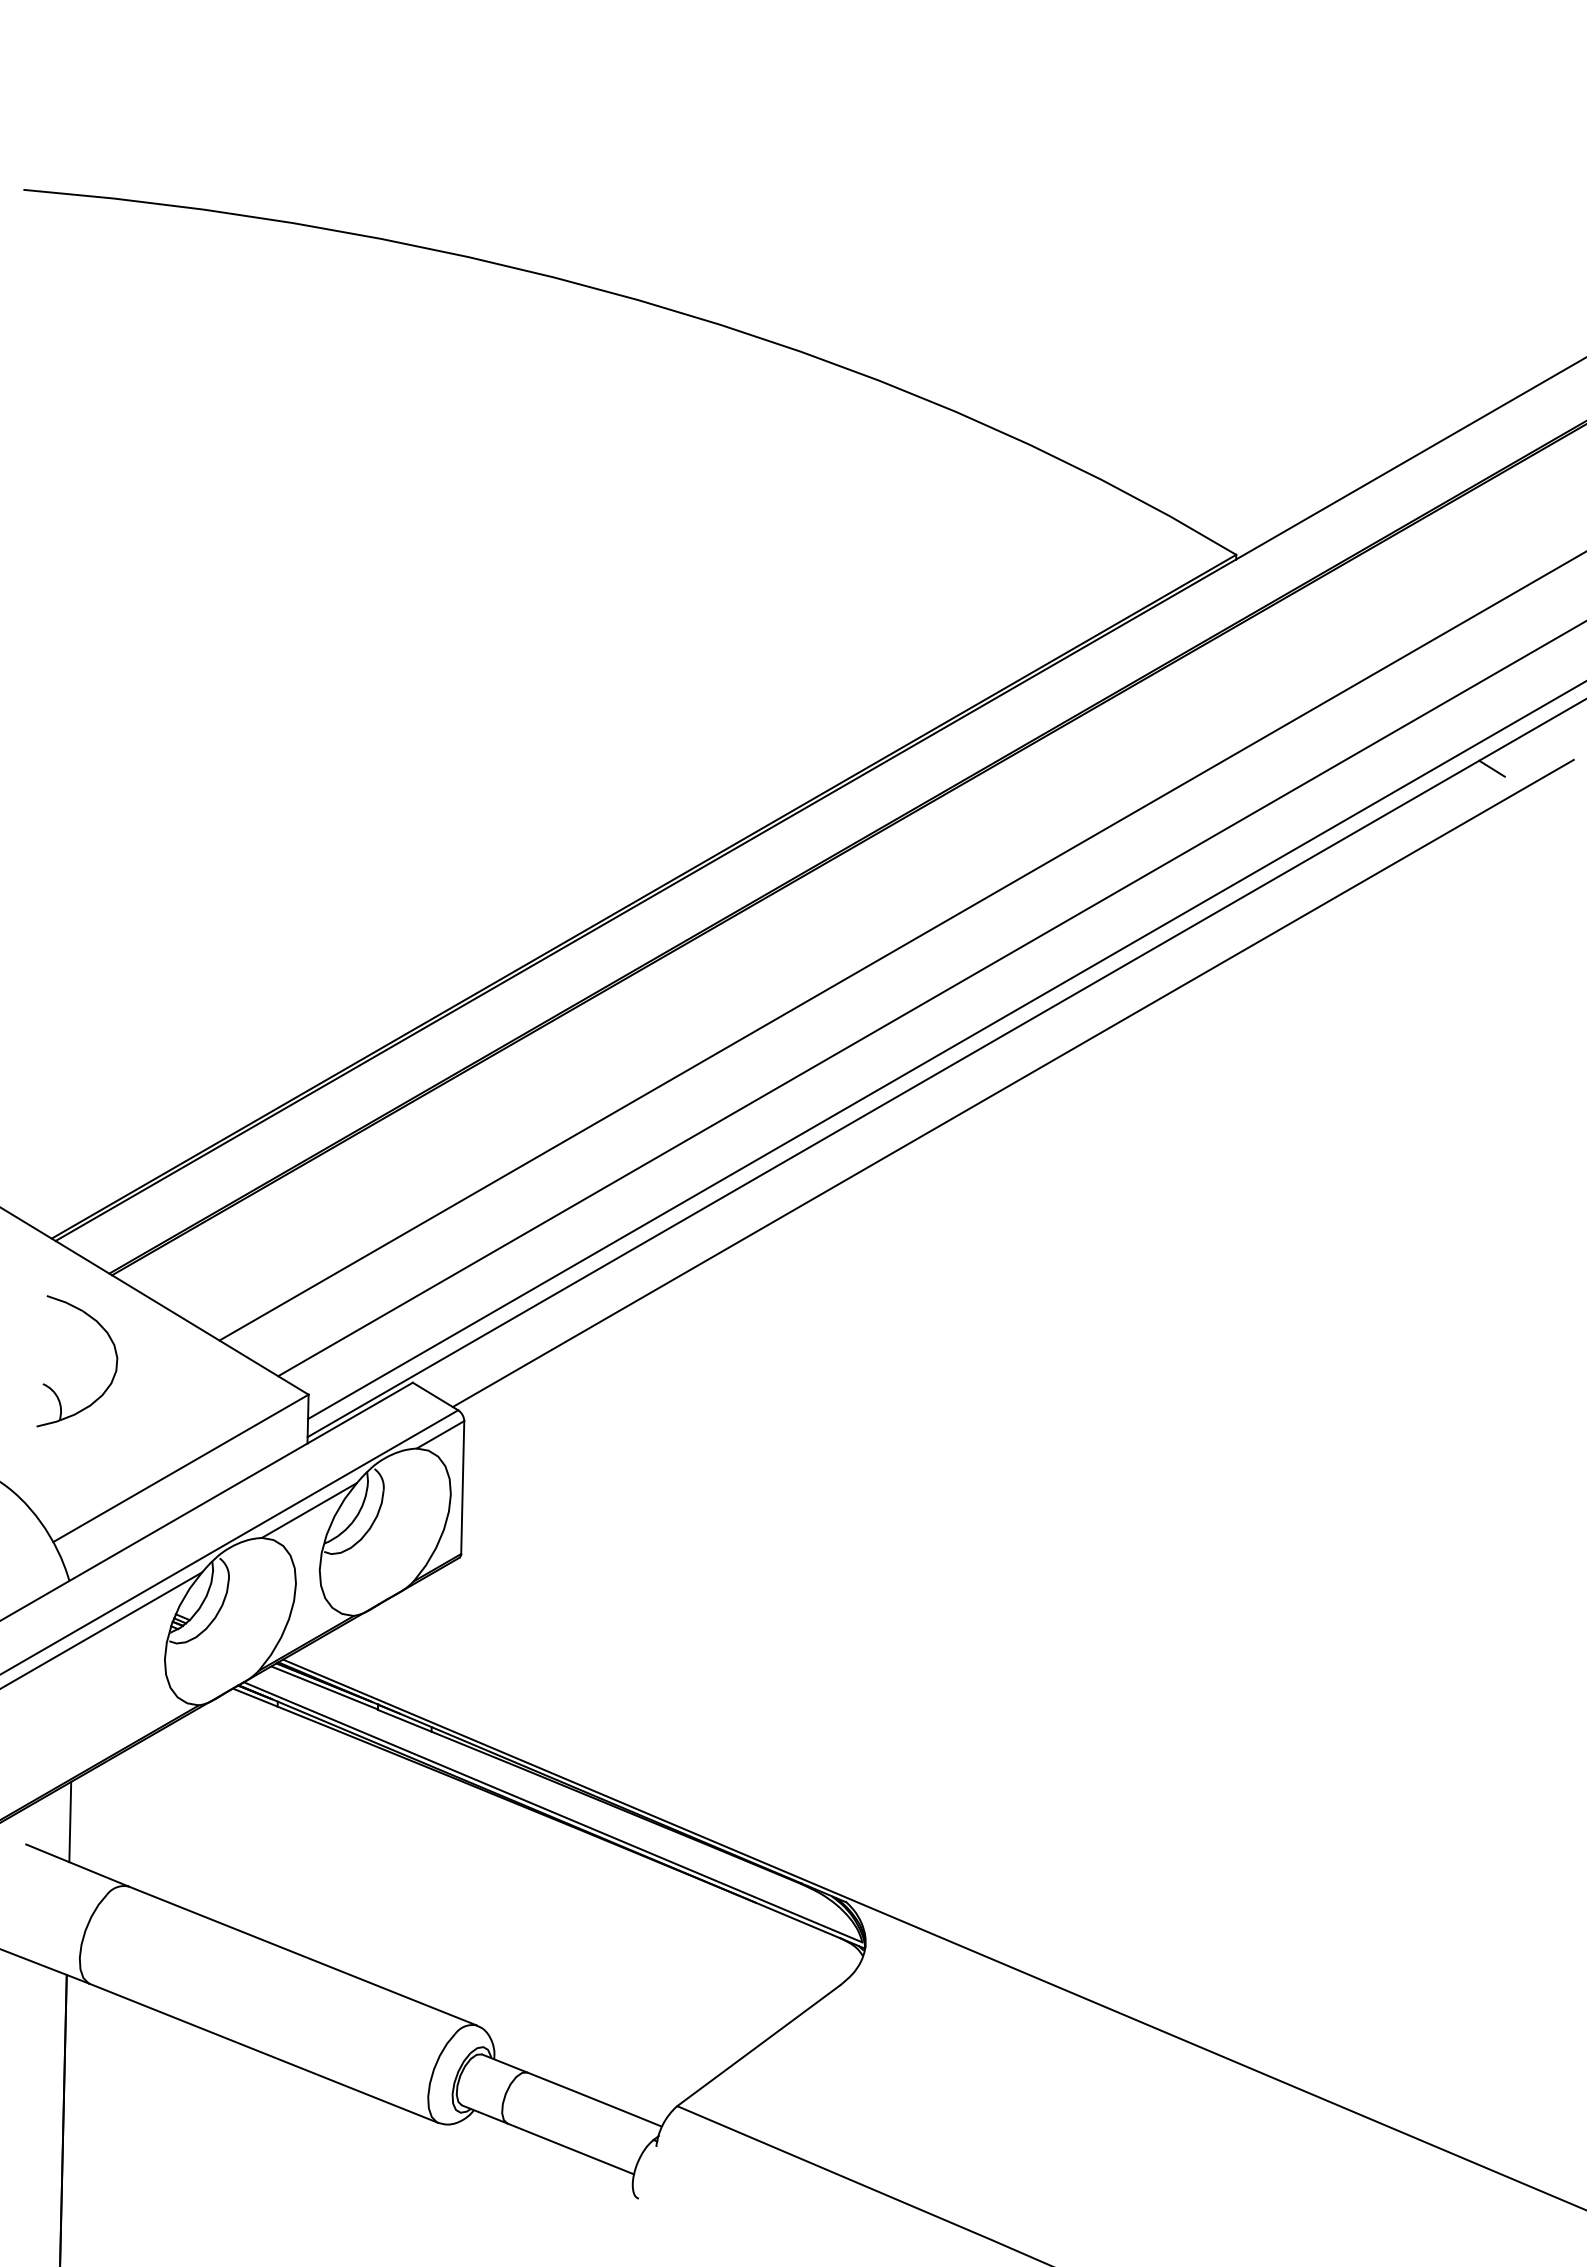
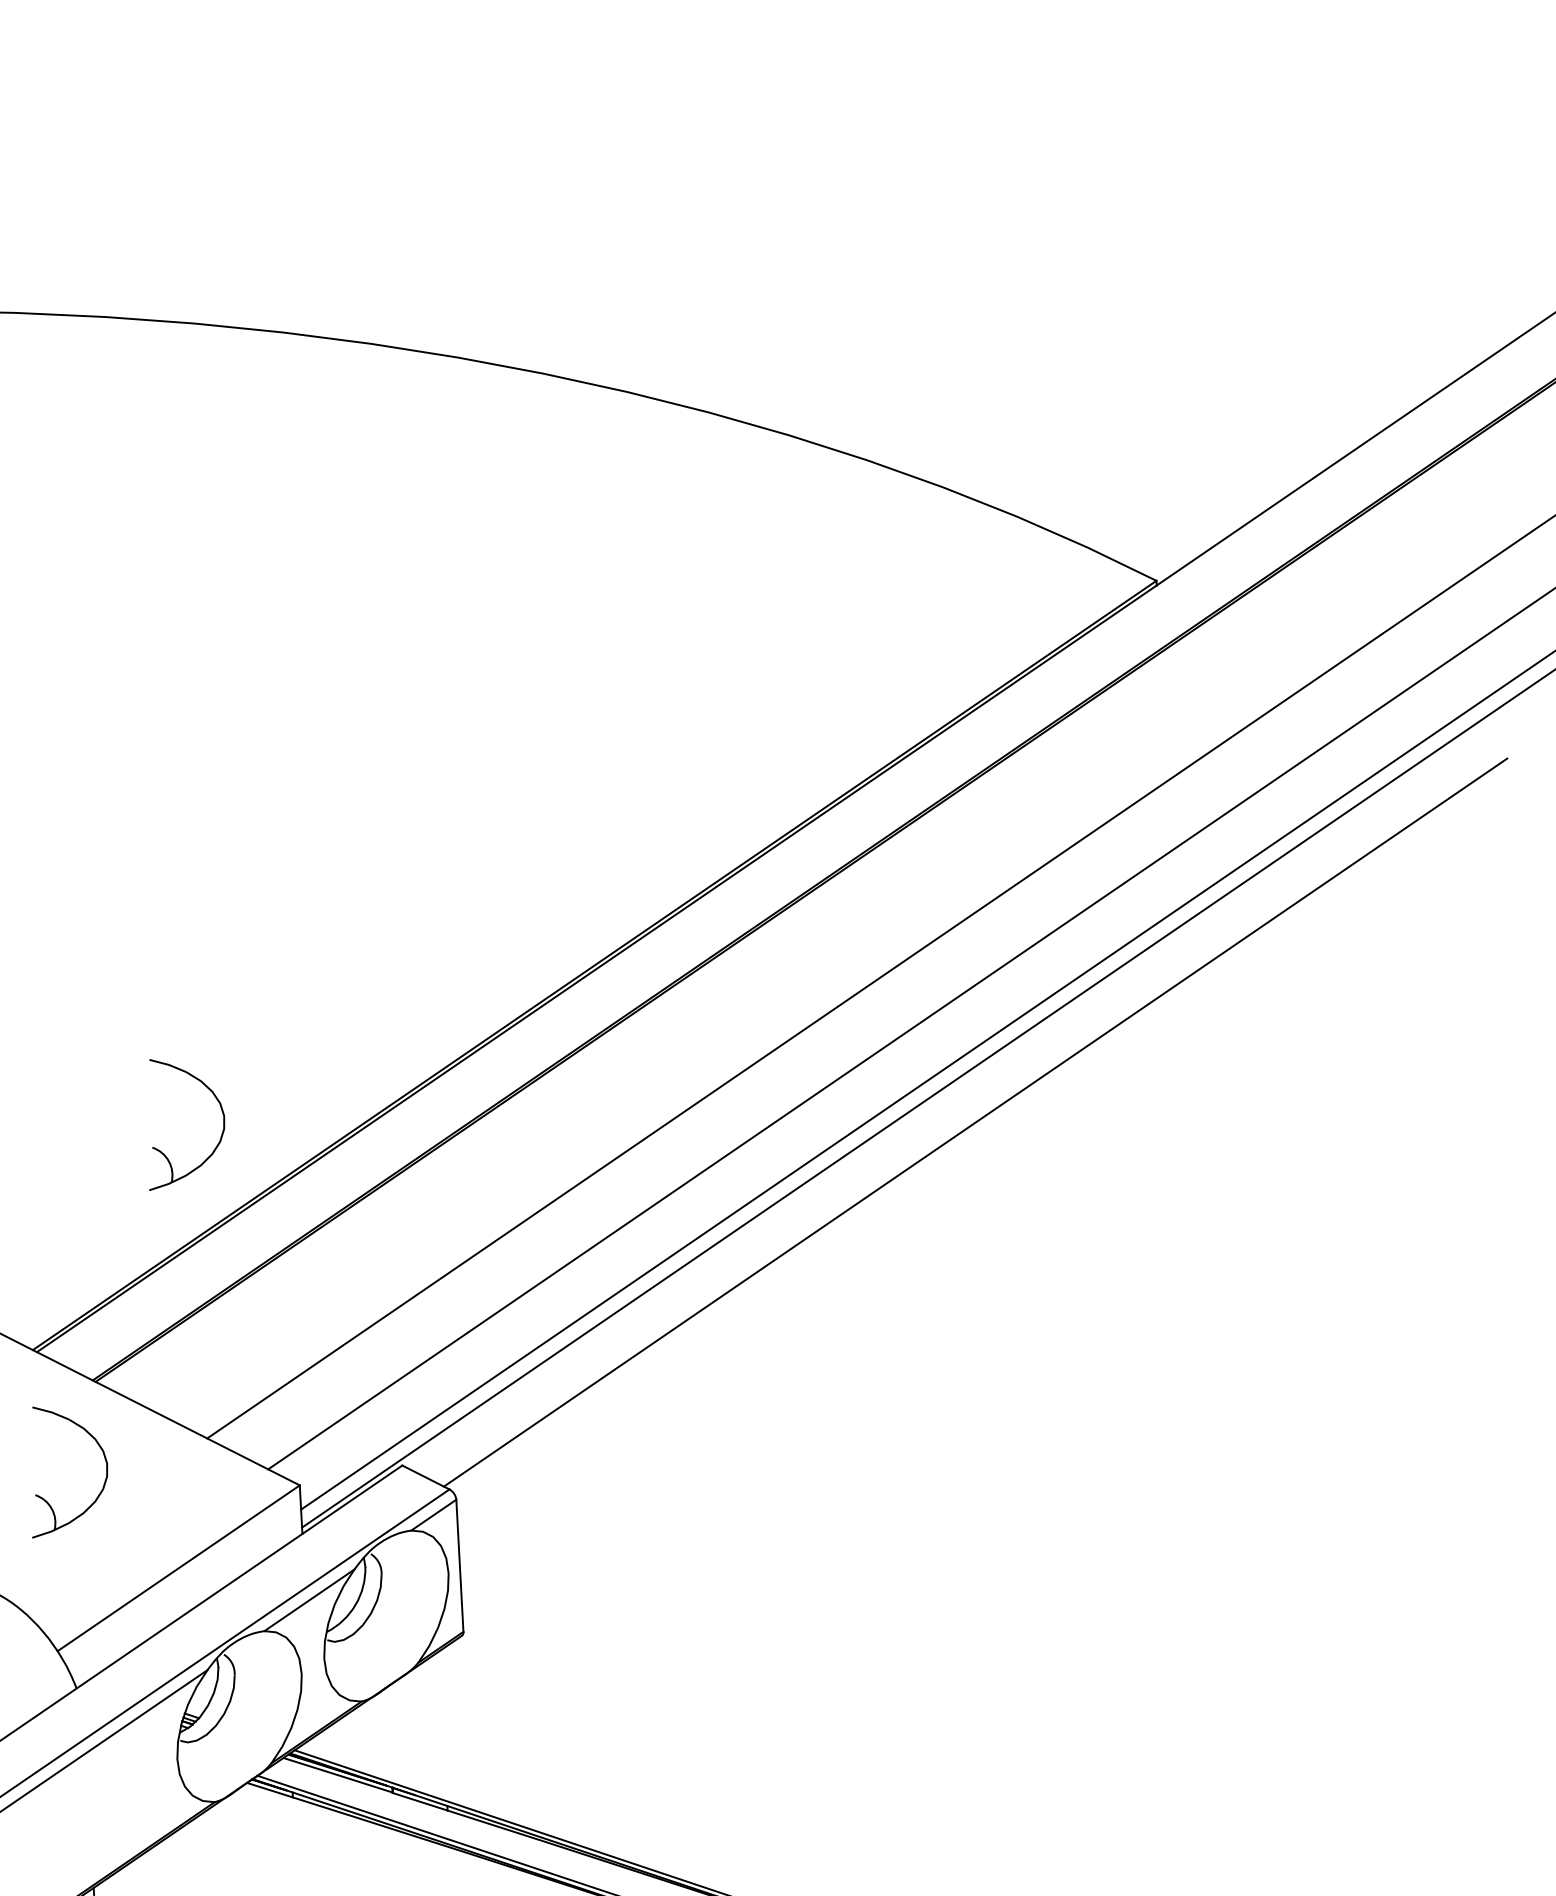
line: (1491, 768) -> (1426, 773), removed
part: (194, 1048) -> (160, 1150), added

